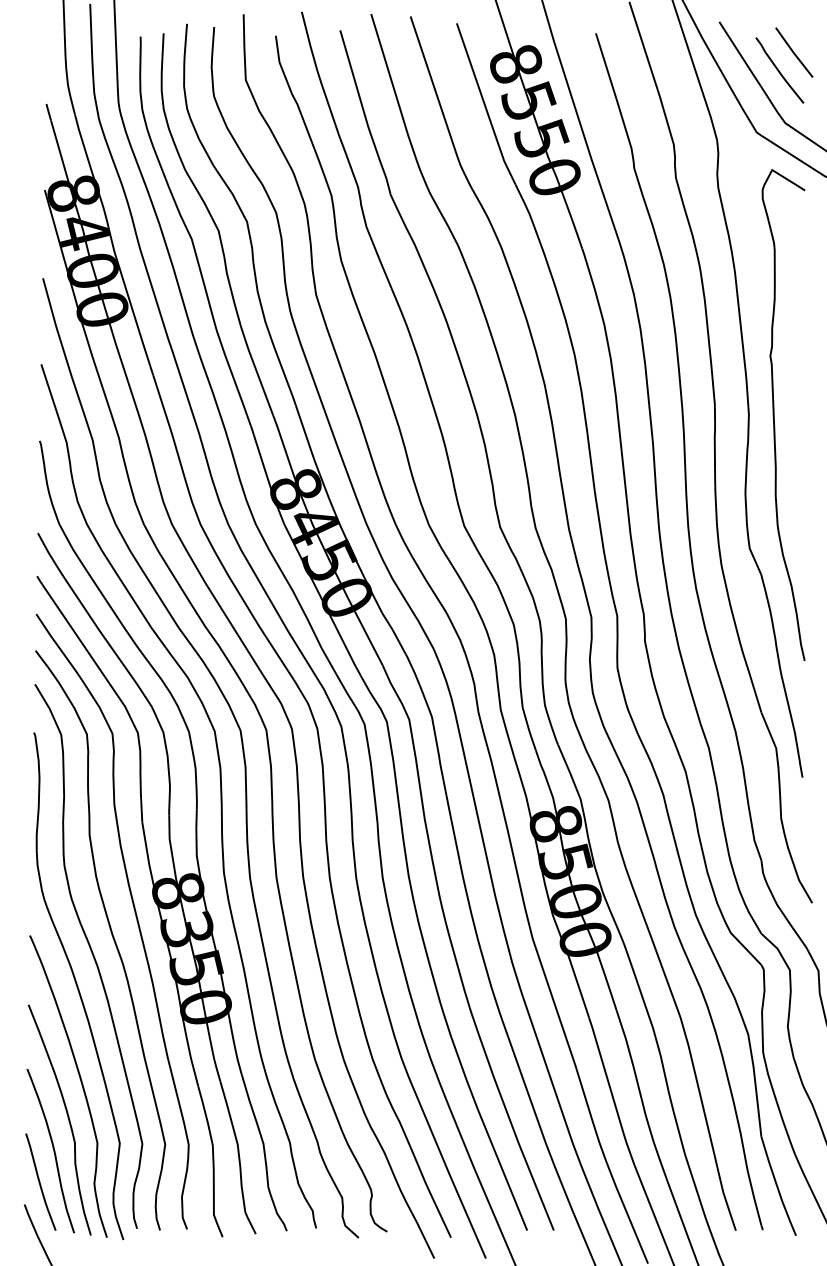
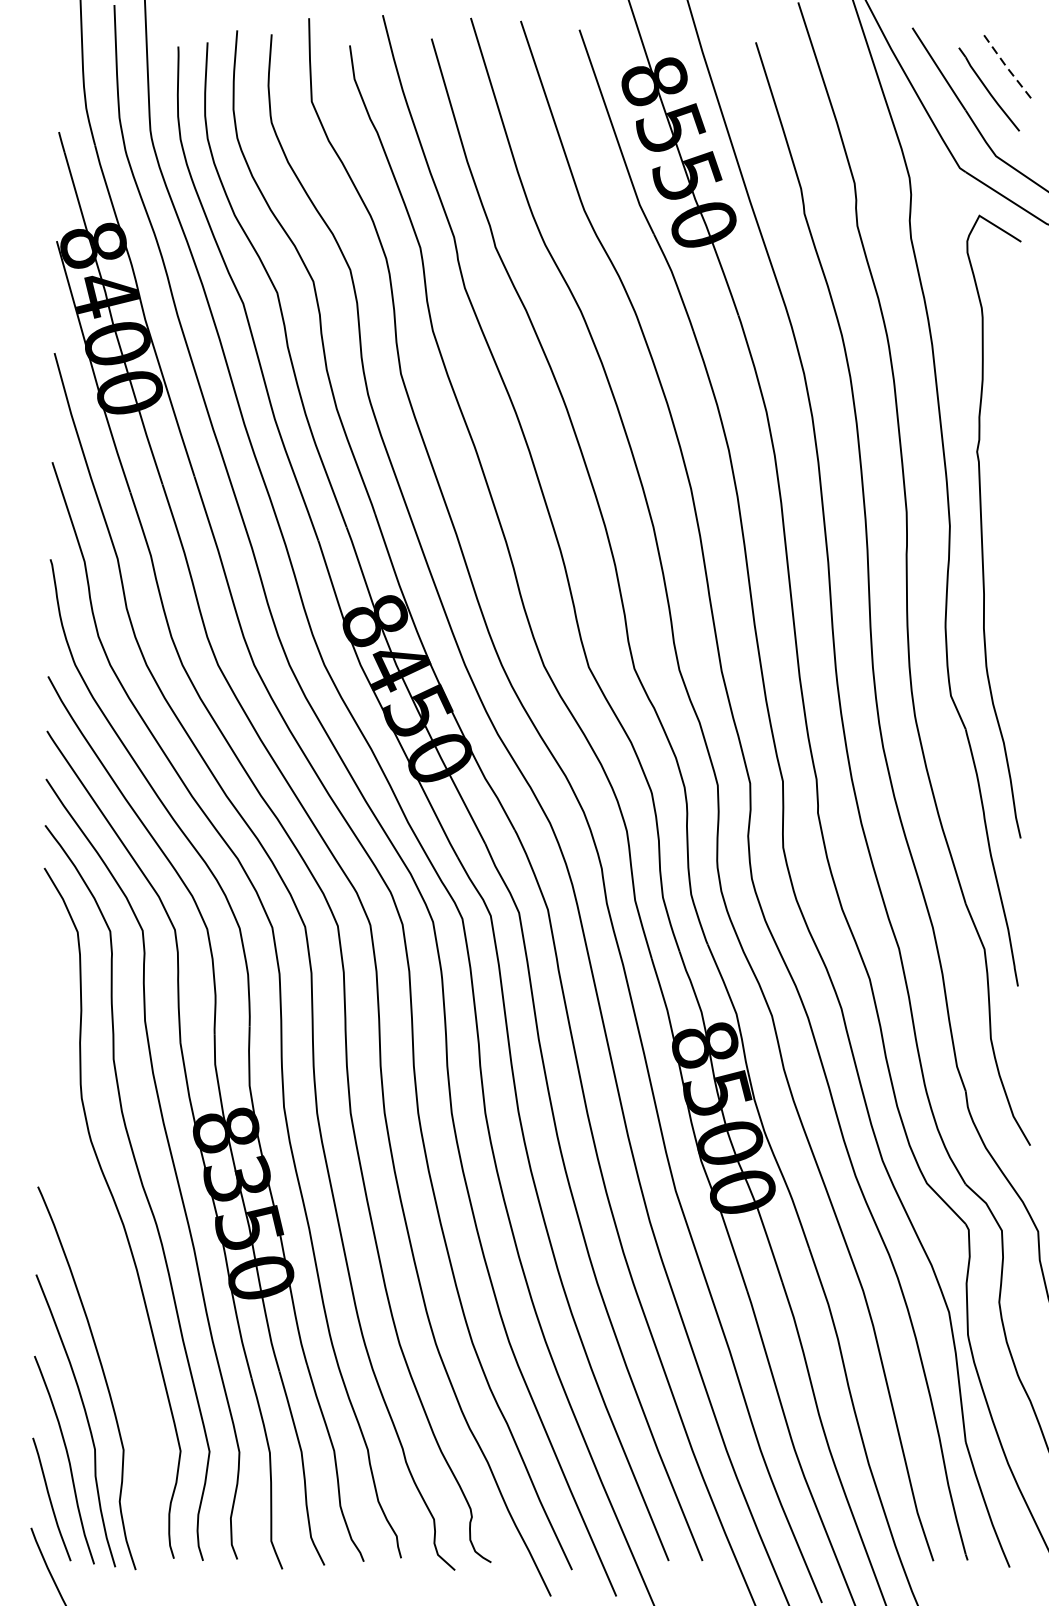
line: (793, 52) -> (1006, 66), solid -> dashed
curve: (78, 986) -> (99, 1251), removed

